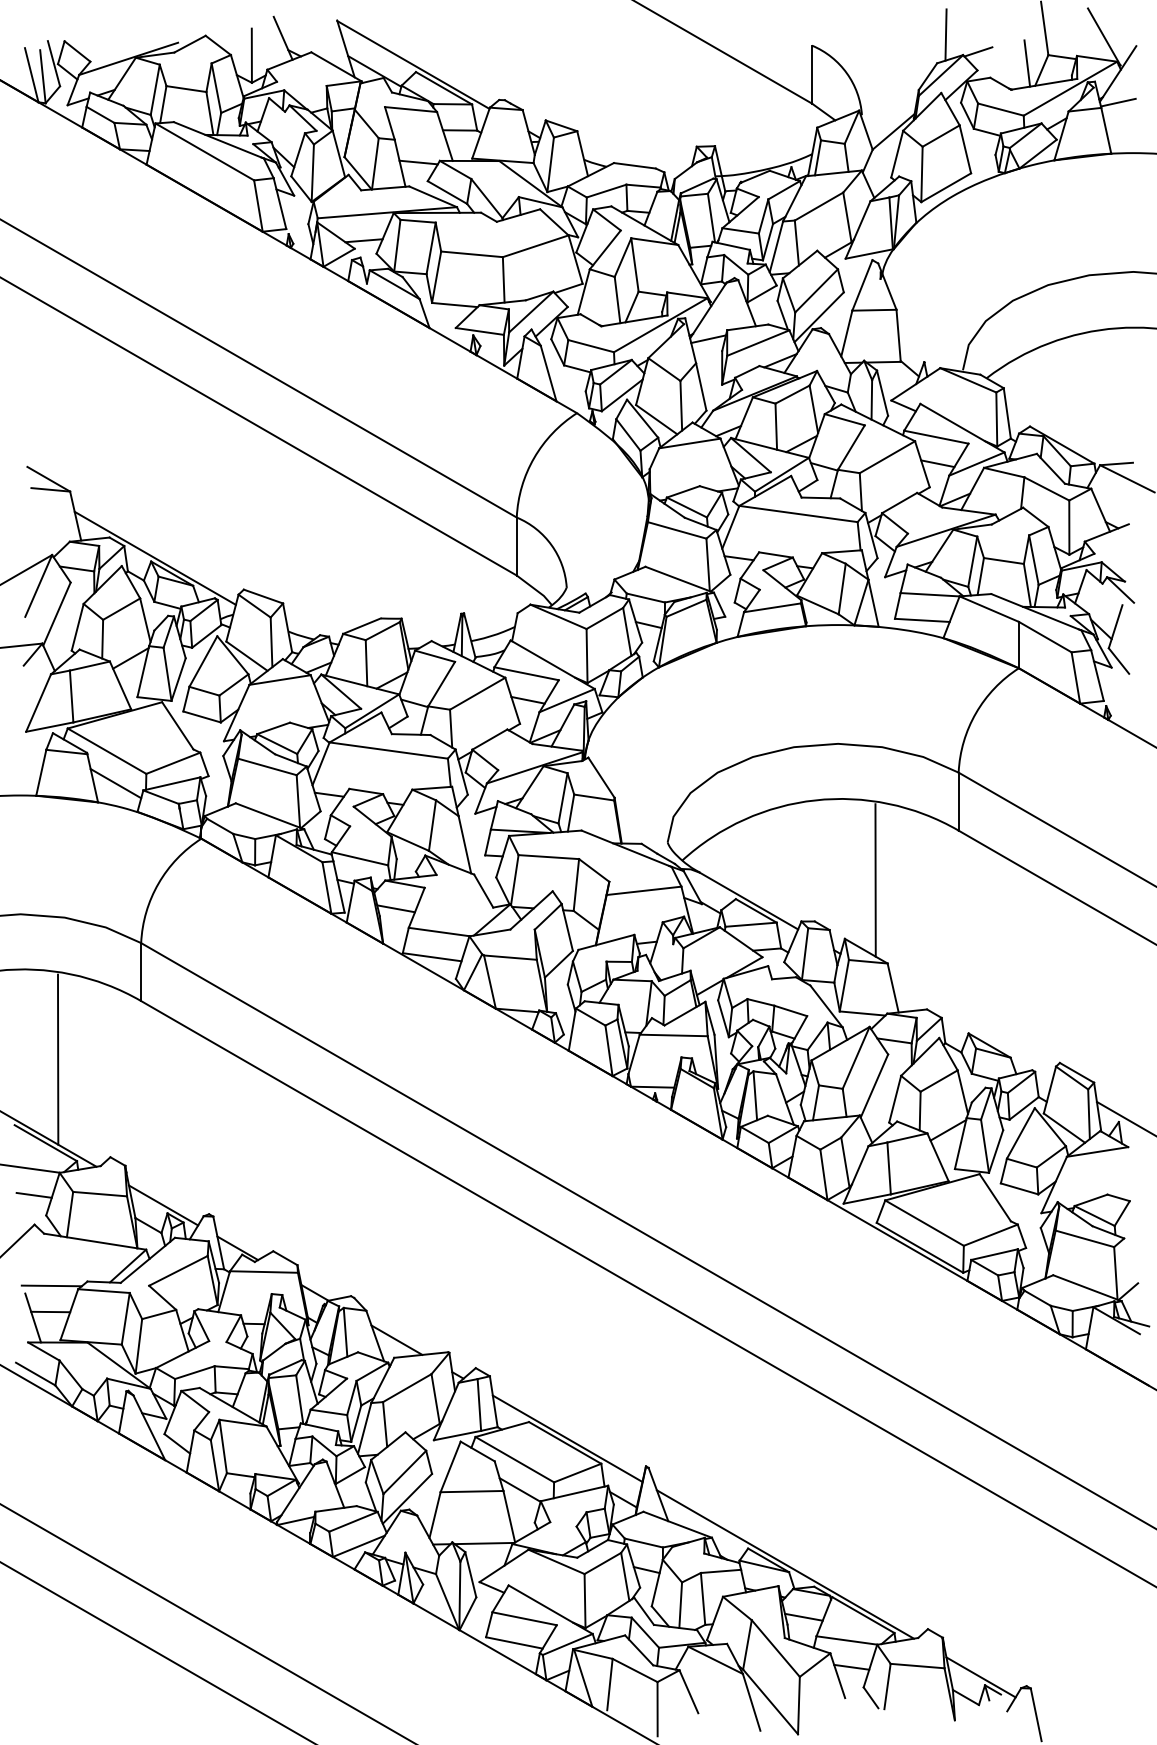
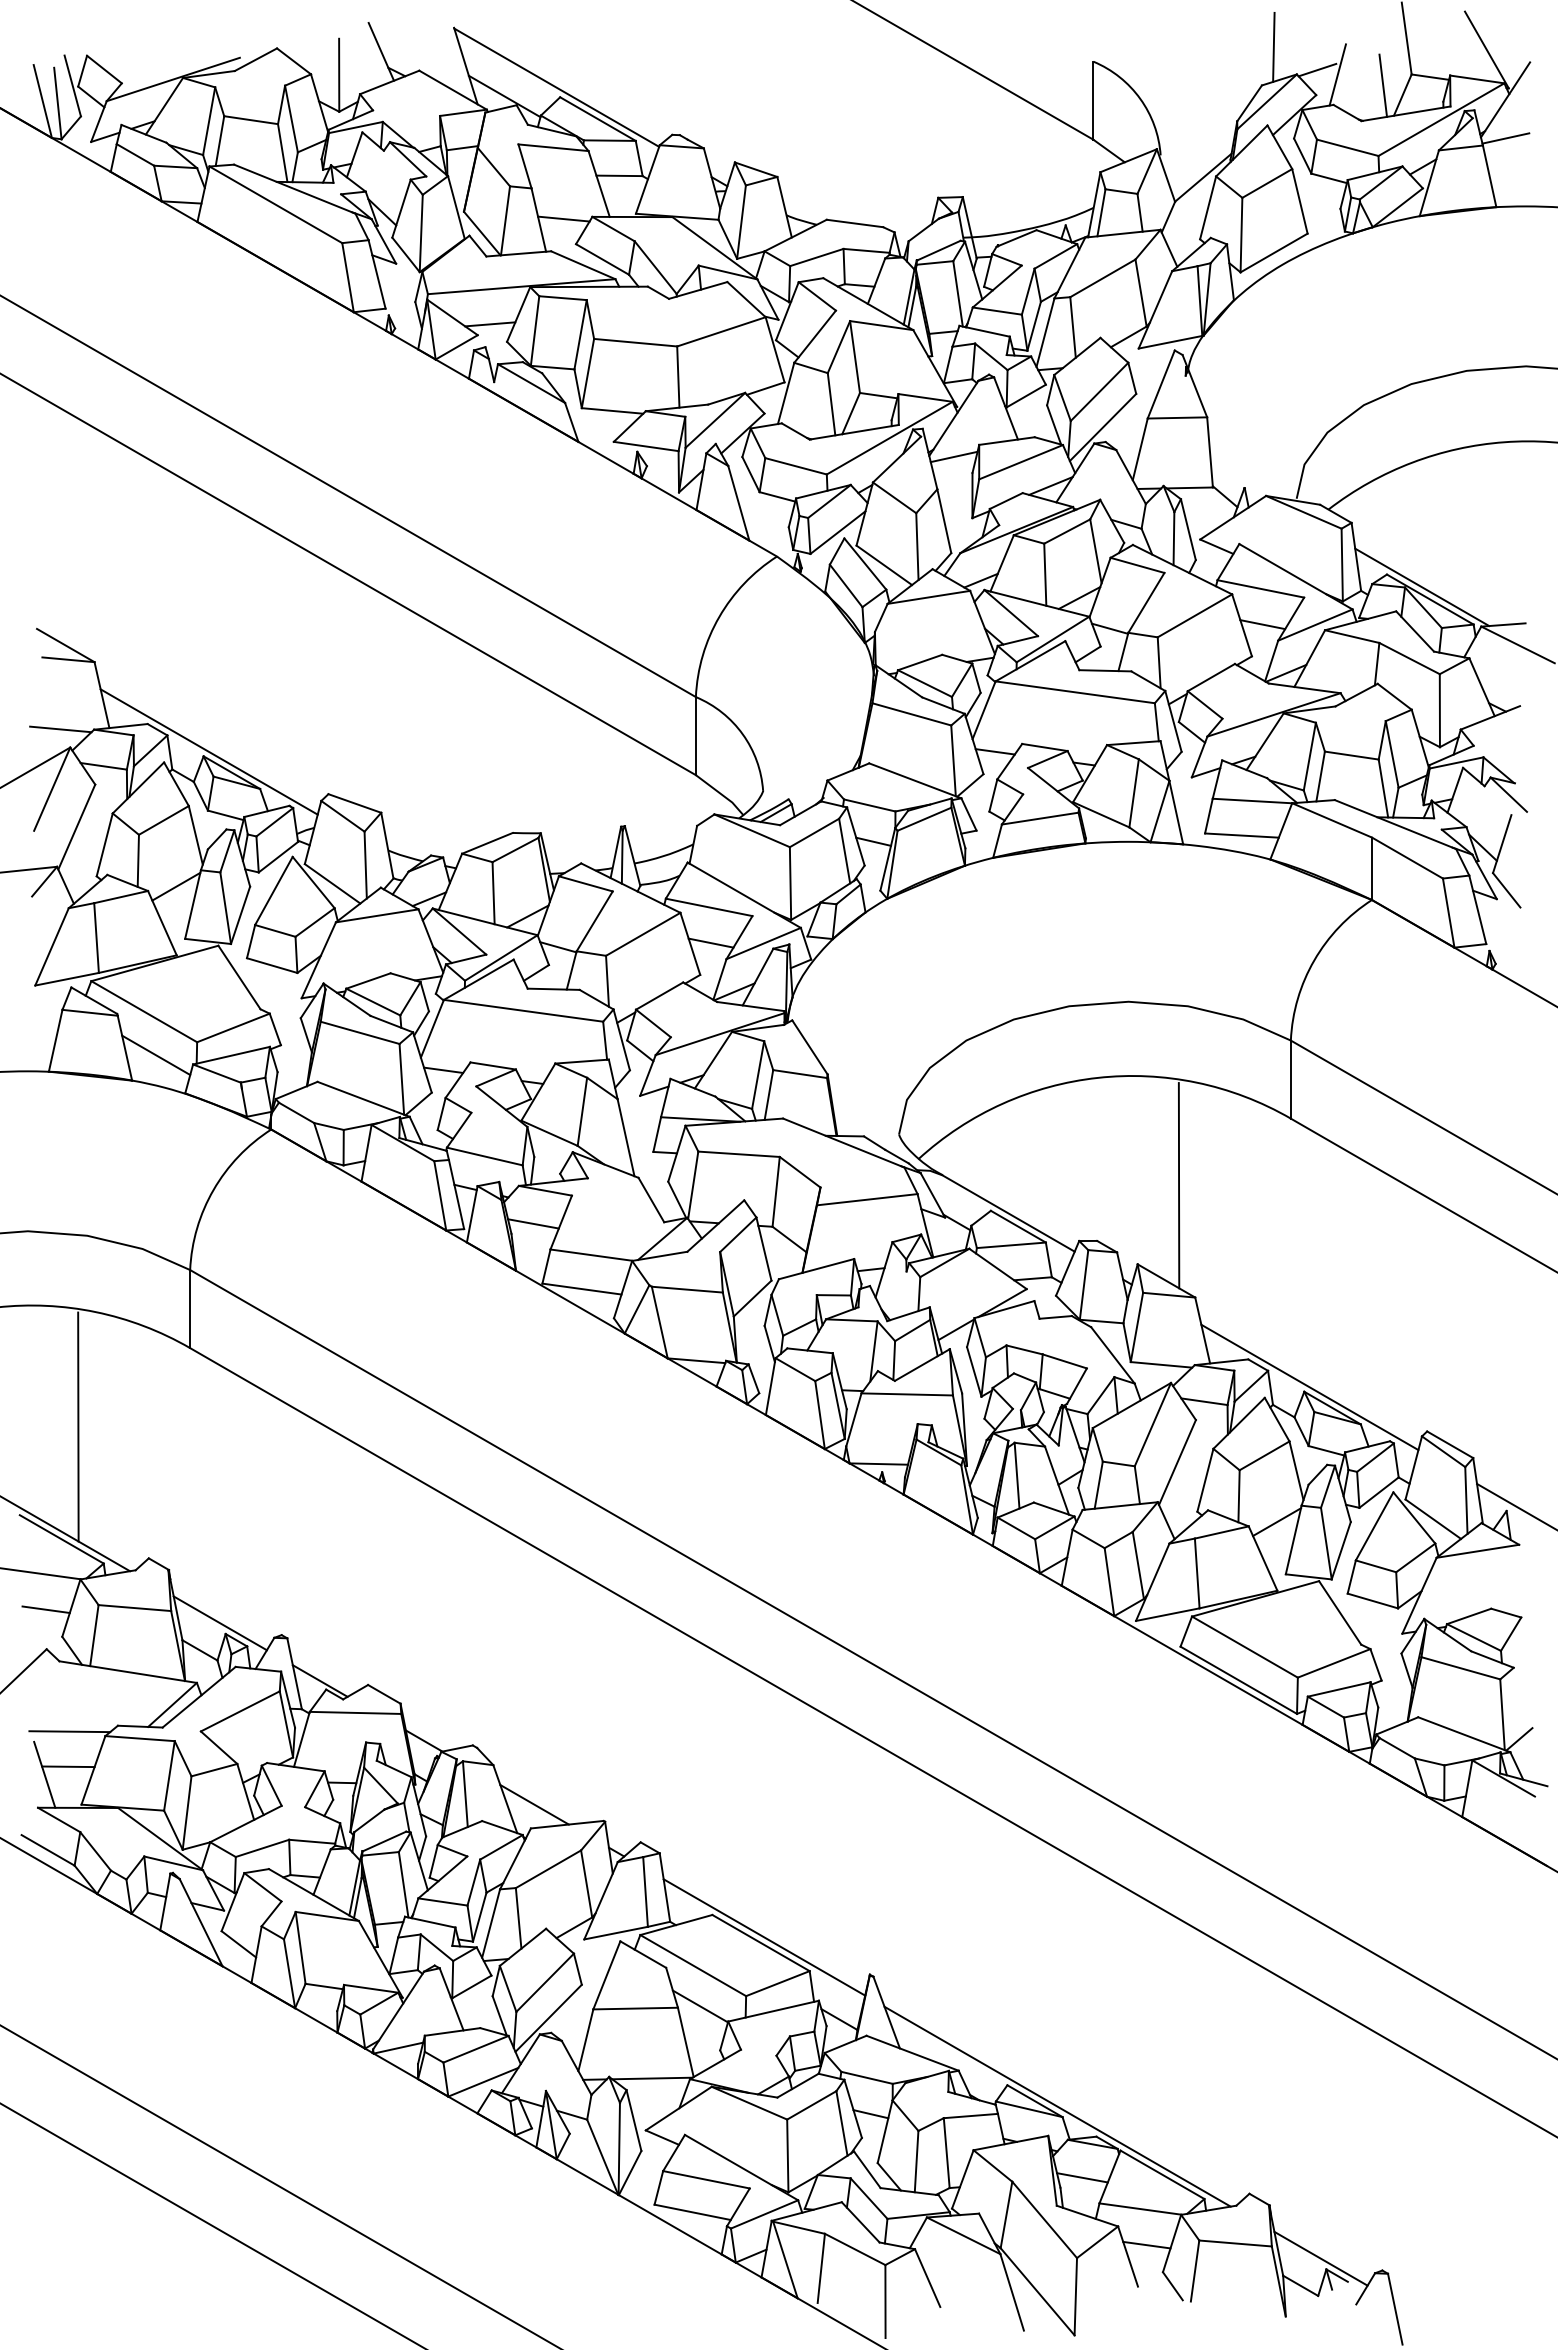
line: (993, 55) -> (1337, 74), added
line: (1056, 436) -> (1422, 587), added
line: (44, 541) -> (60, 729), added
line: (972, 1030) -> (1309, 1387), added

